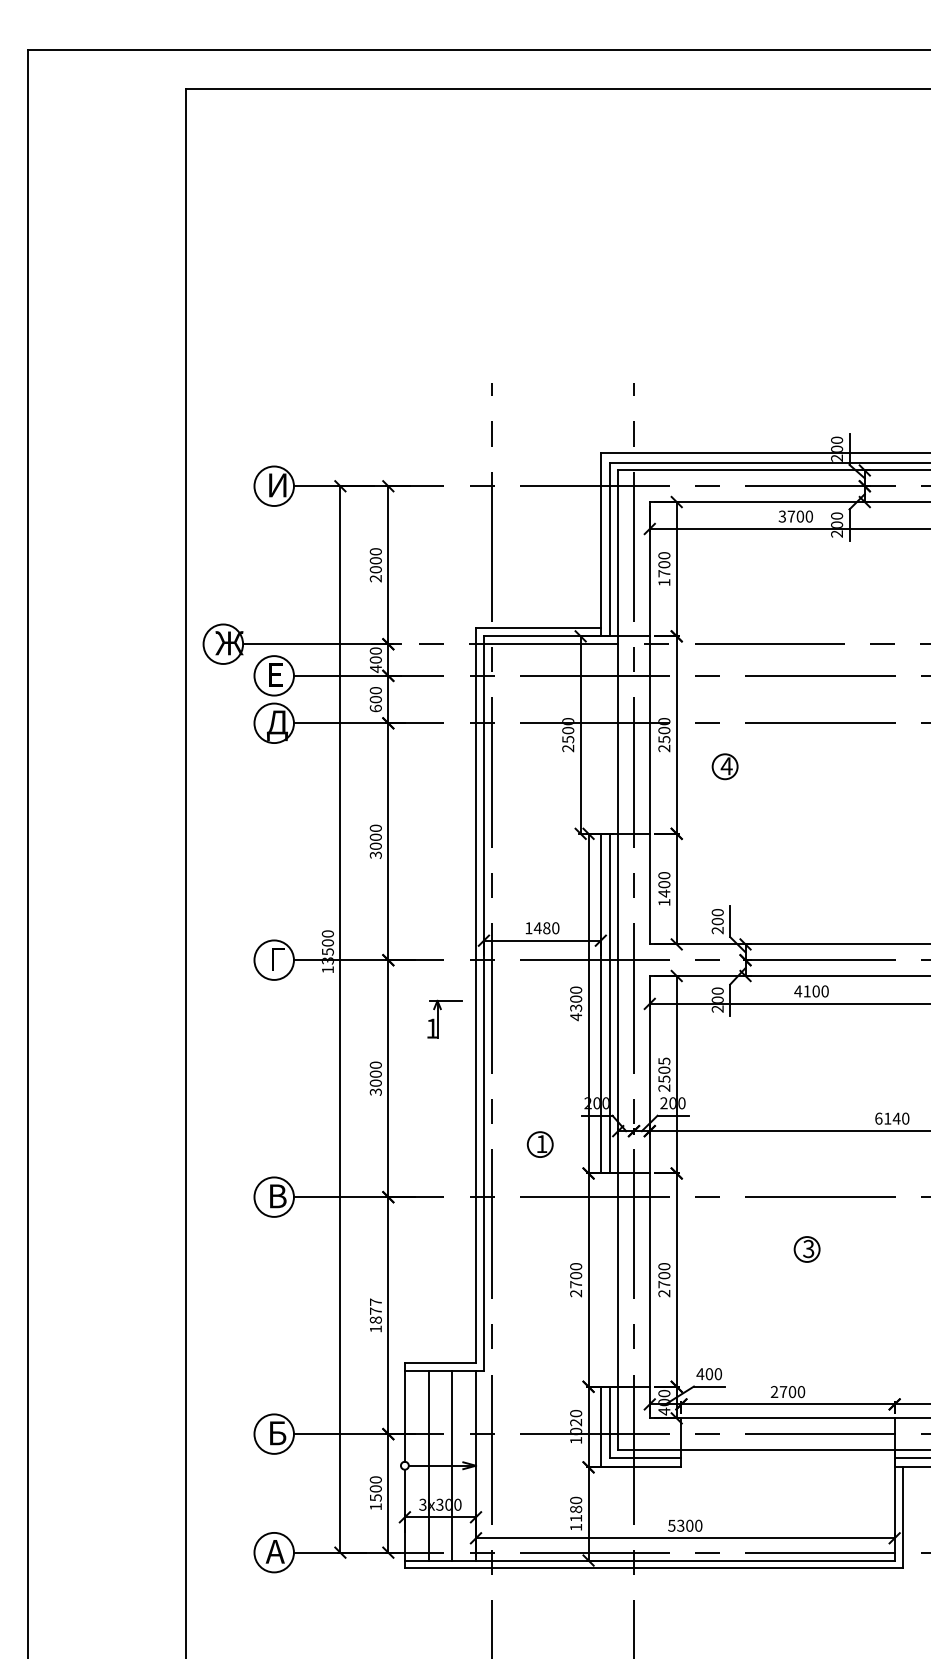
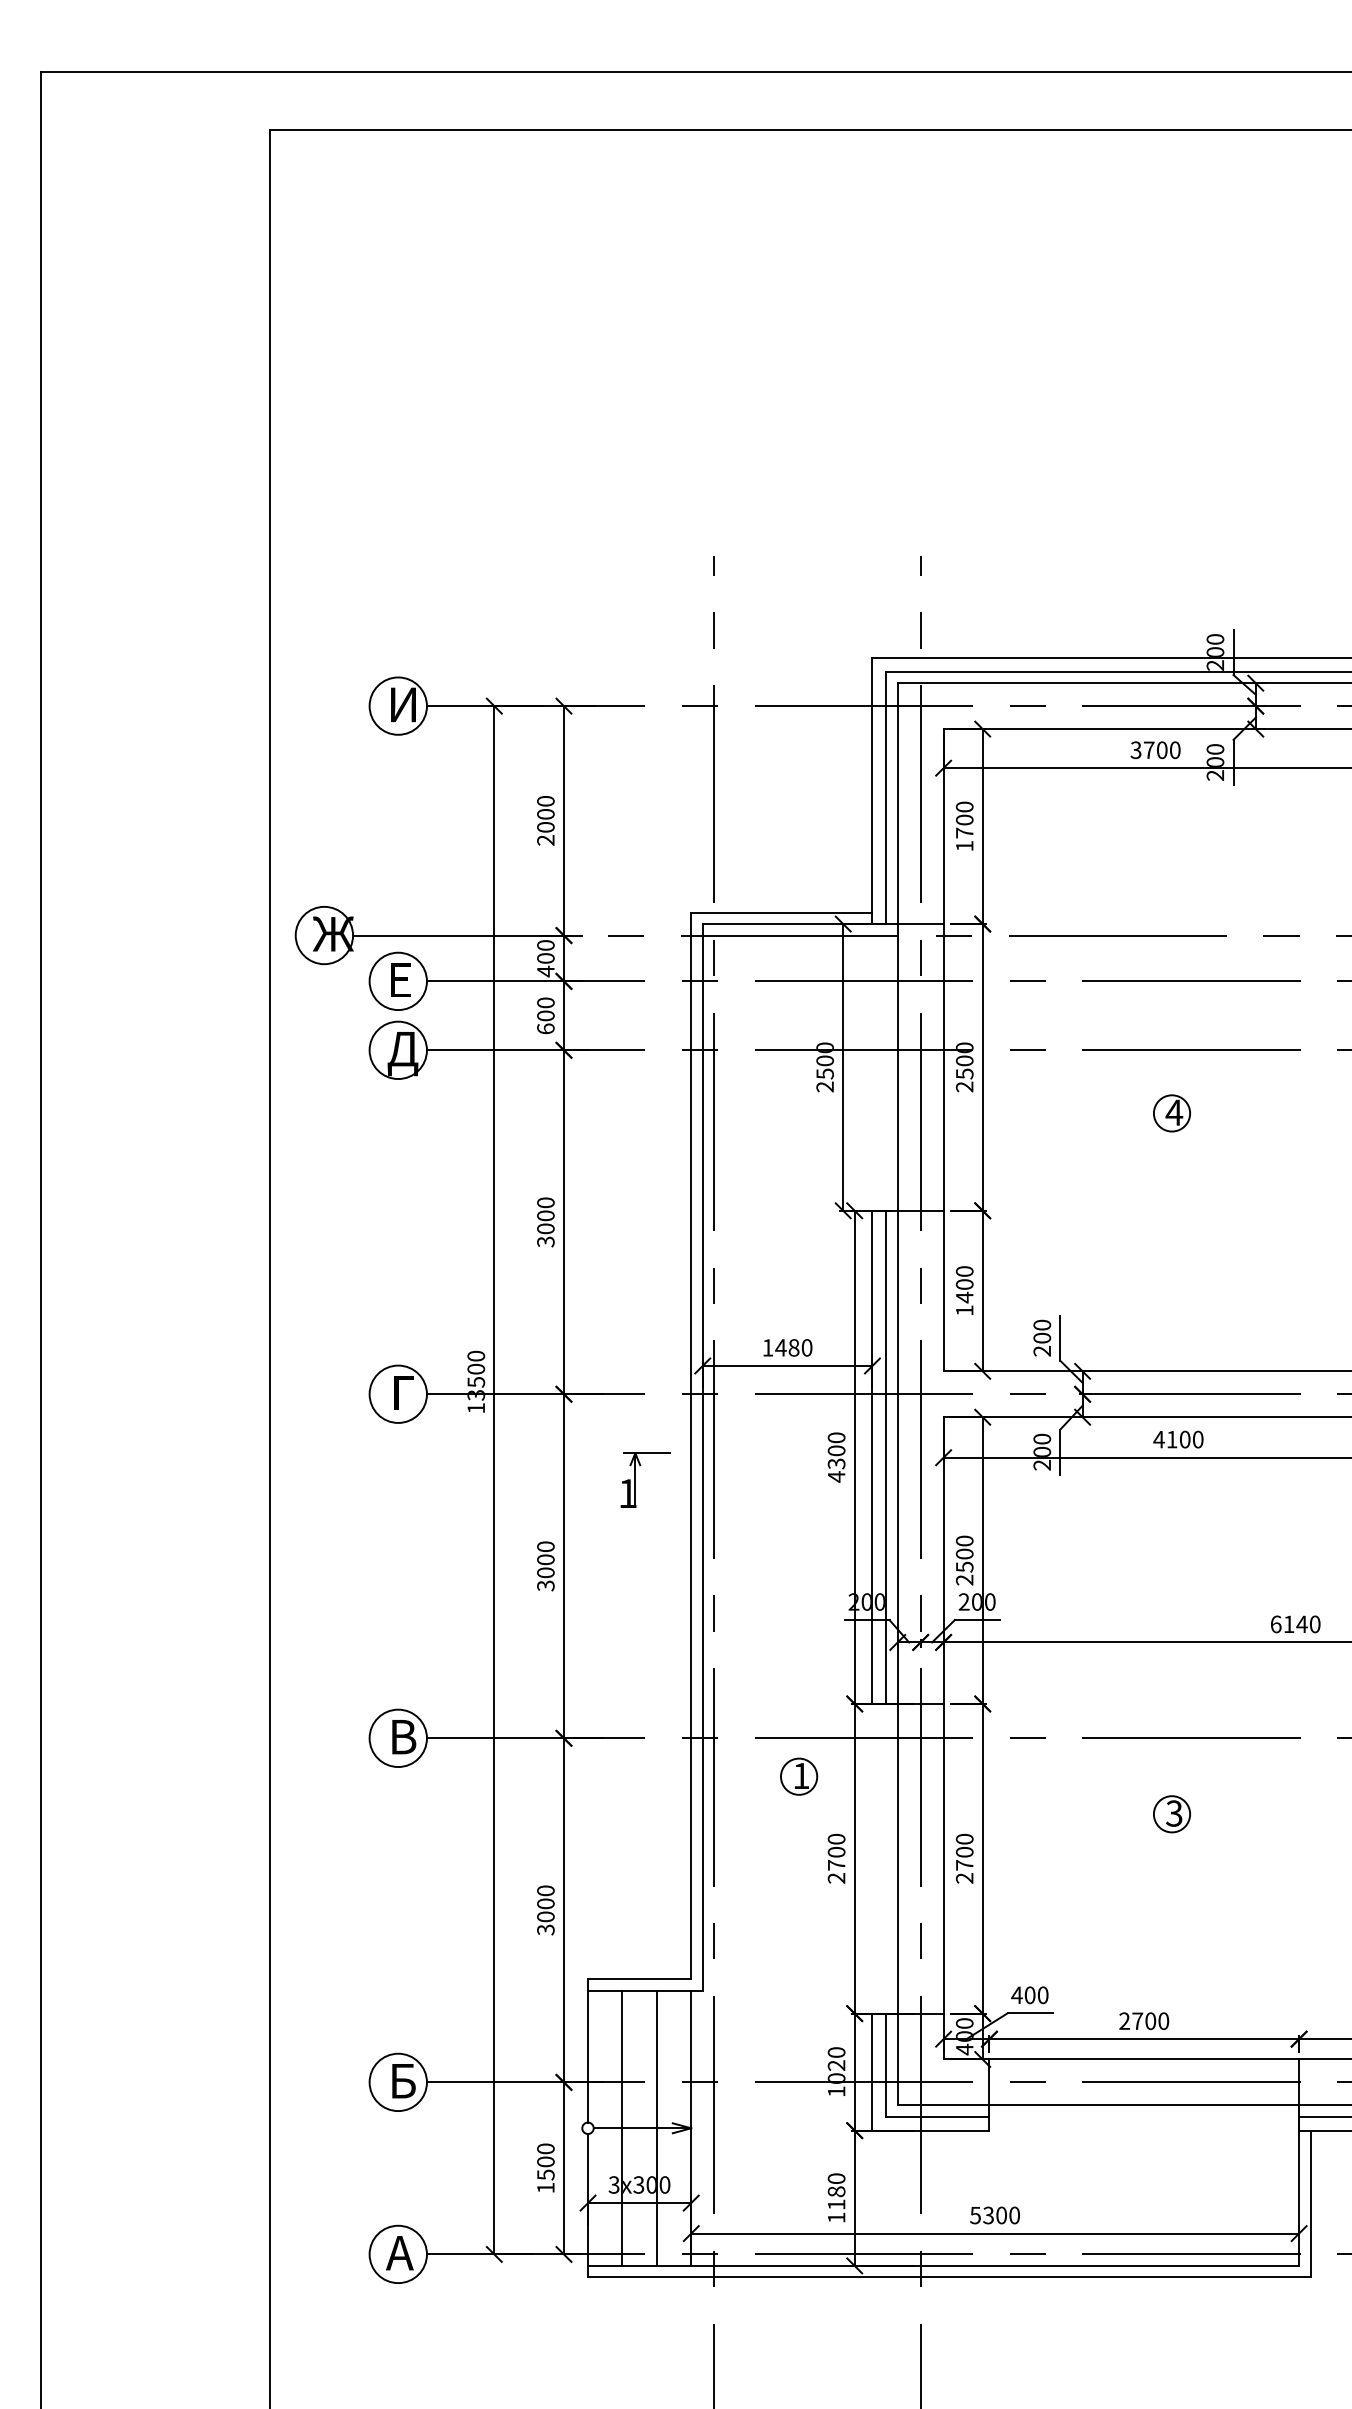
part: (724, 766) -> (1171, 1113), moved
text: (664, 1060) -> (964, 1539), 2505 -> 2500
part: (539, 1144) -> (797, 1776), moved
text: (375, 1315) -> (545, 1910), 1877 -> 3000

